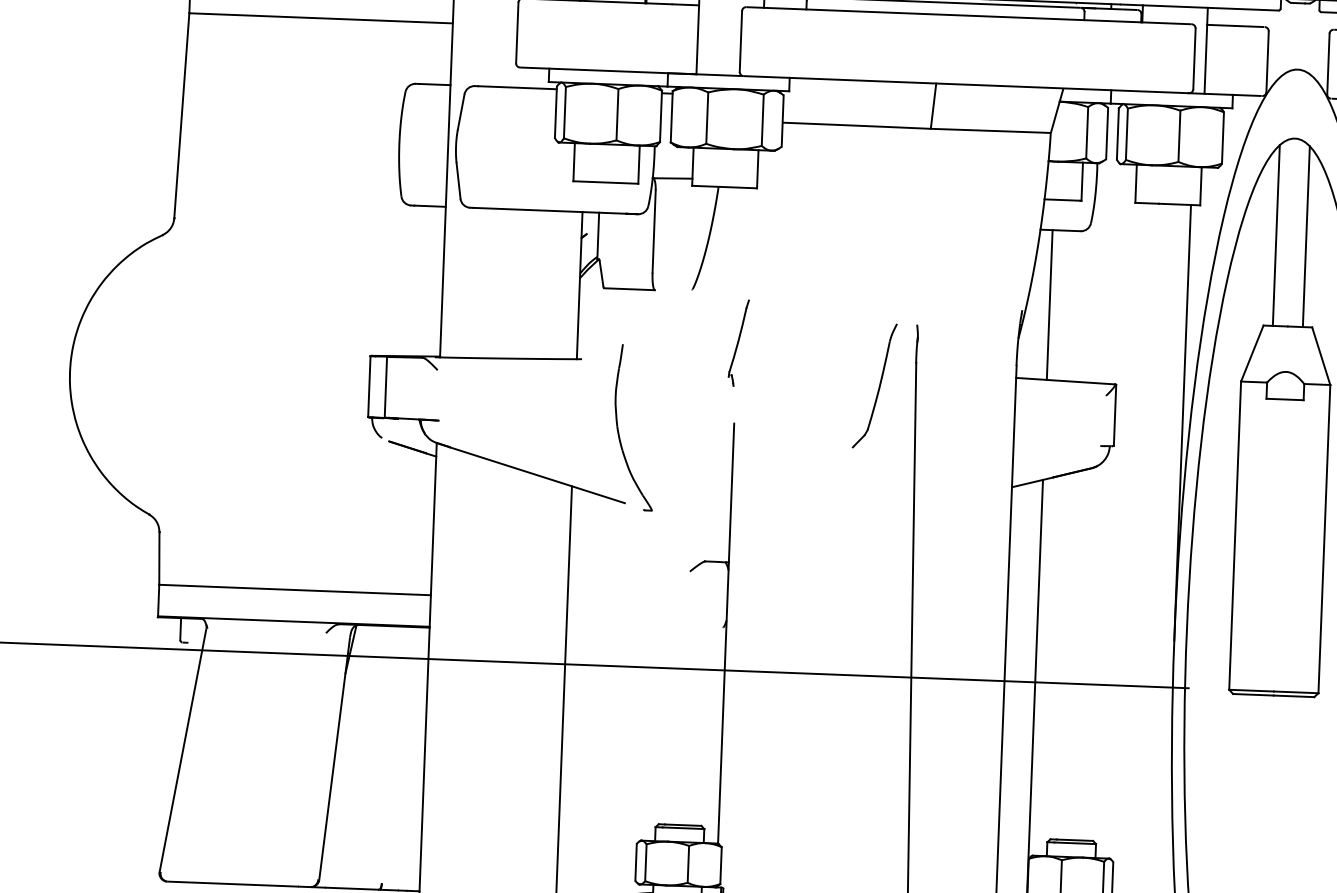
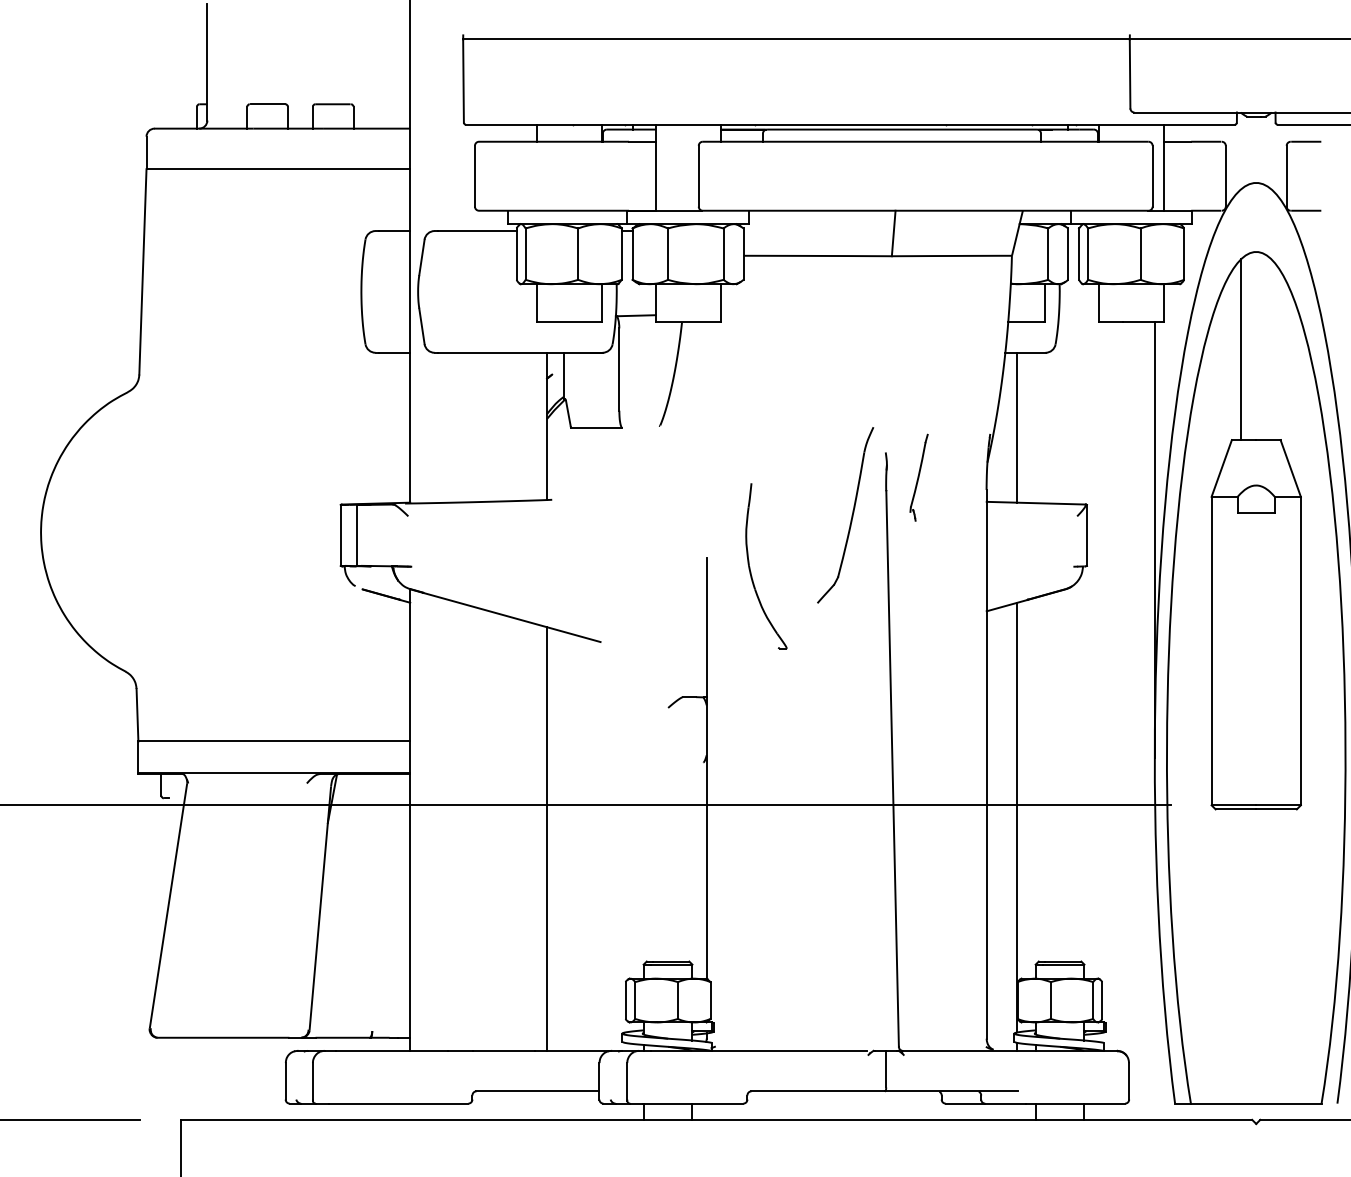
line: (1306, 236) -> (1271, 349), removed
part: (738, 342) -> (918, 477), moved
part: (874, 386) -> (845, 515), size x1.4
part: (619, 432) -> (751, 571), moved

